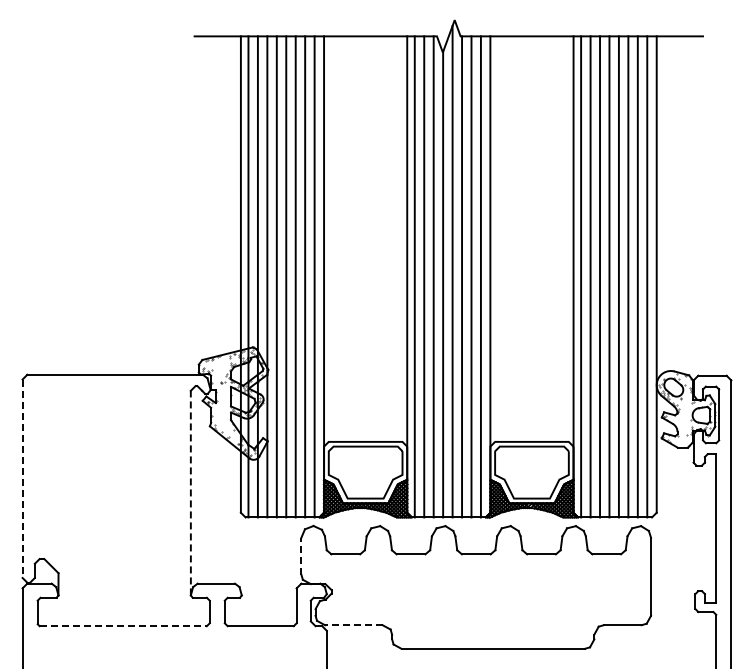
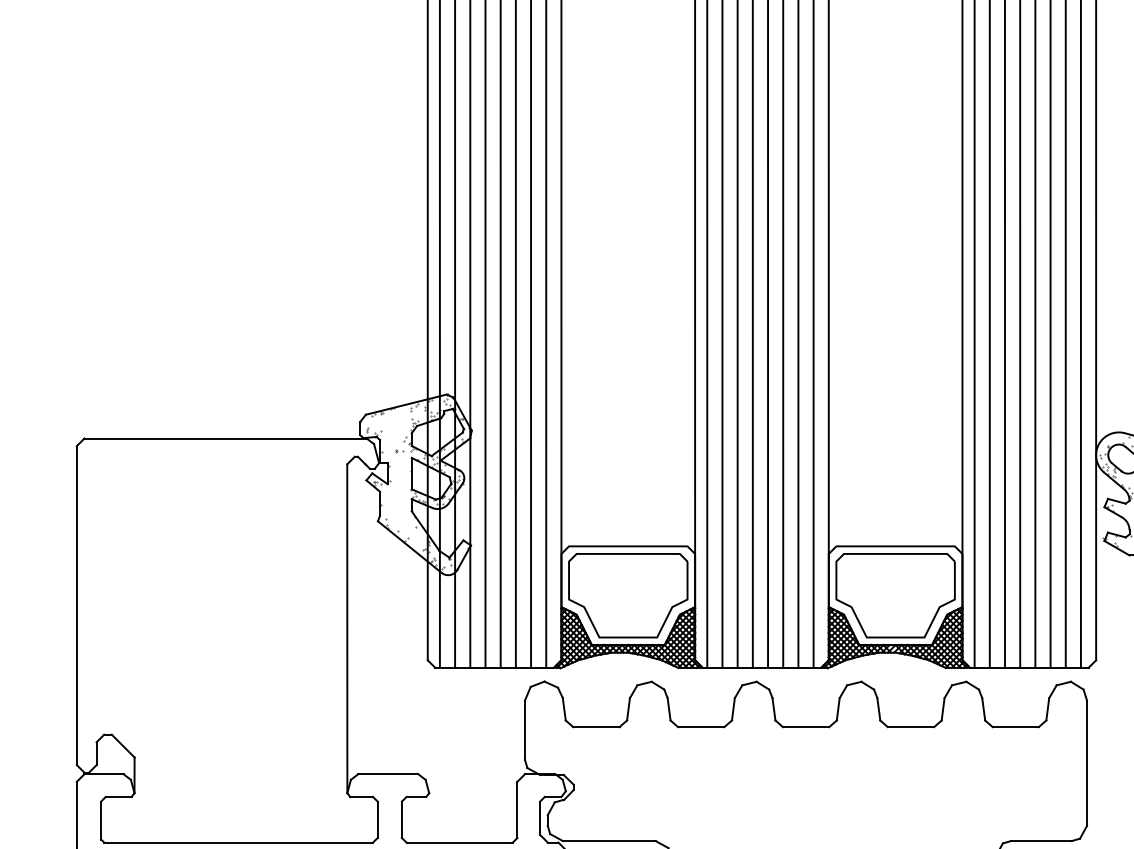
line: (22, 479) -> (76, 606), dashed -> solid
line: (190, 492) -> (346, 627), dashed -> solid
line: (301, 555) -> (525, 728), dashed -> solid
line: (353, 625) -> (608, 841), dashed -> solid
line: (123, 626) -> (239, 843), dashed -> solid

